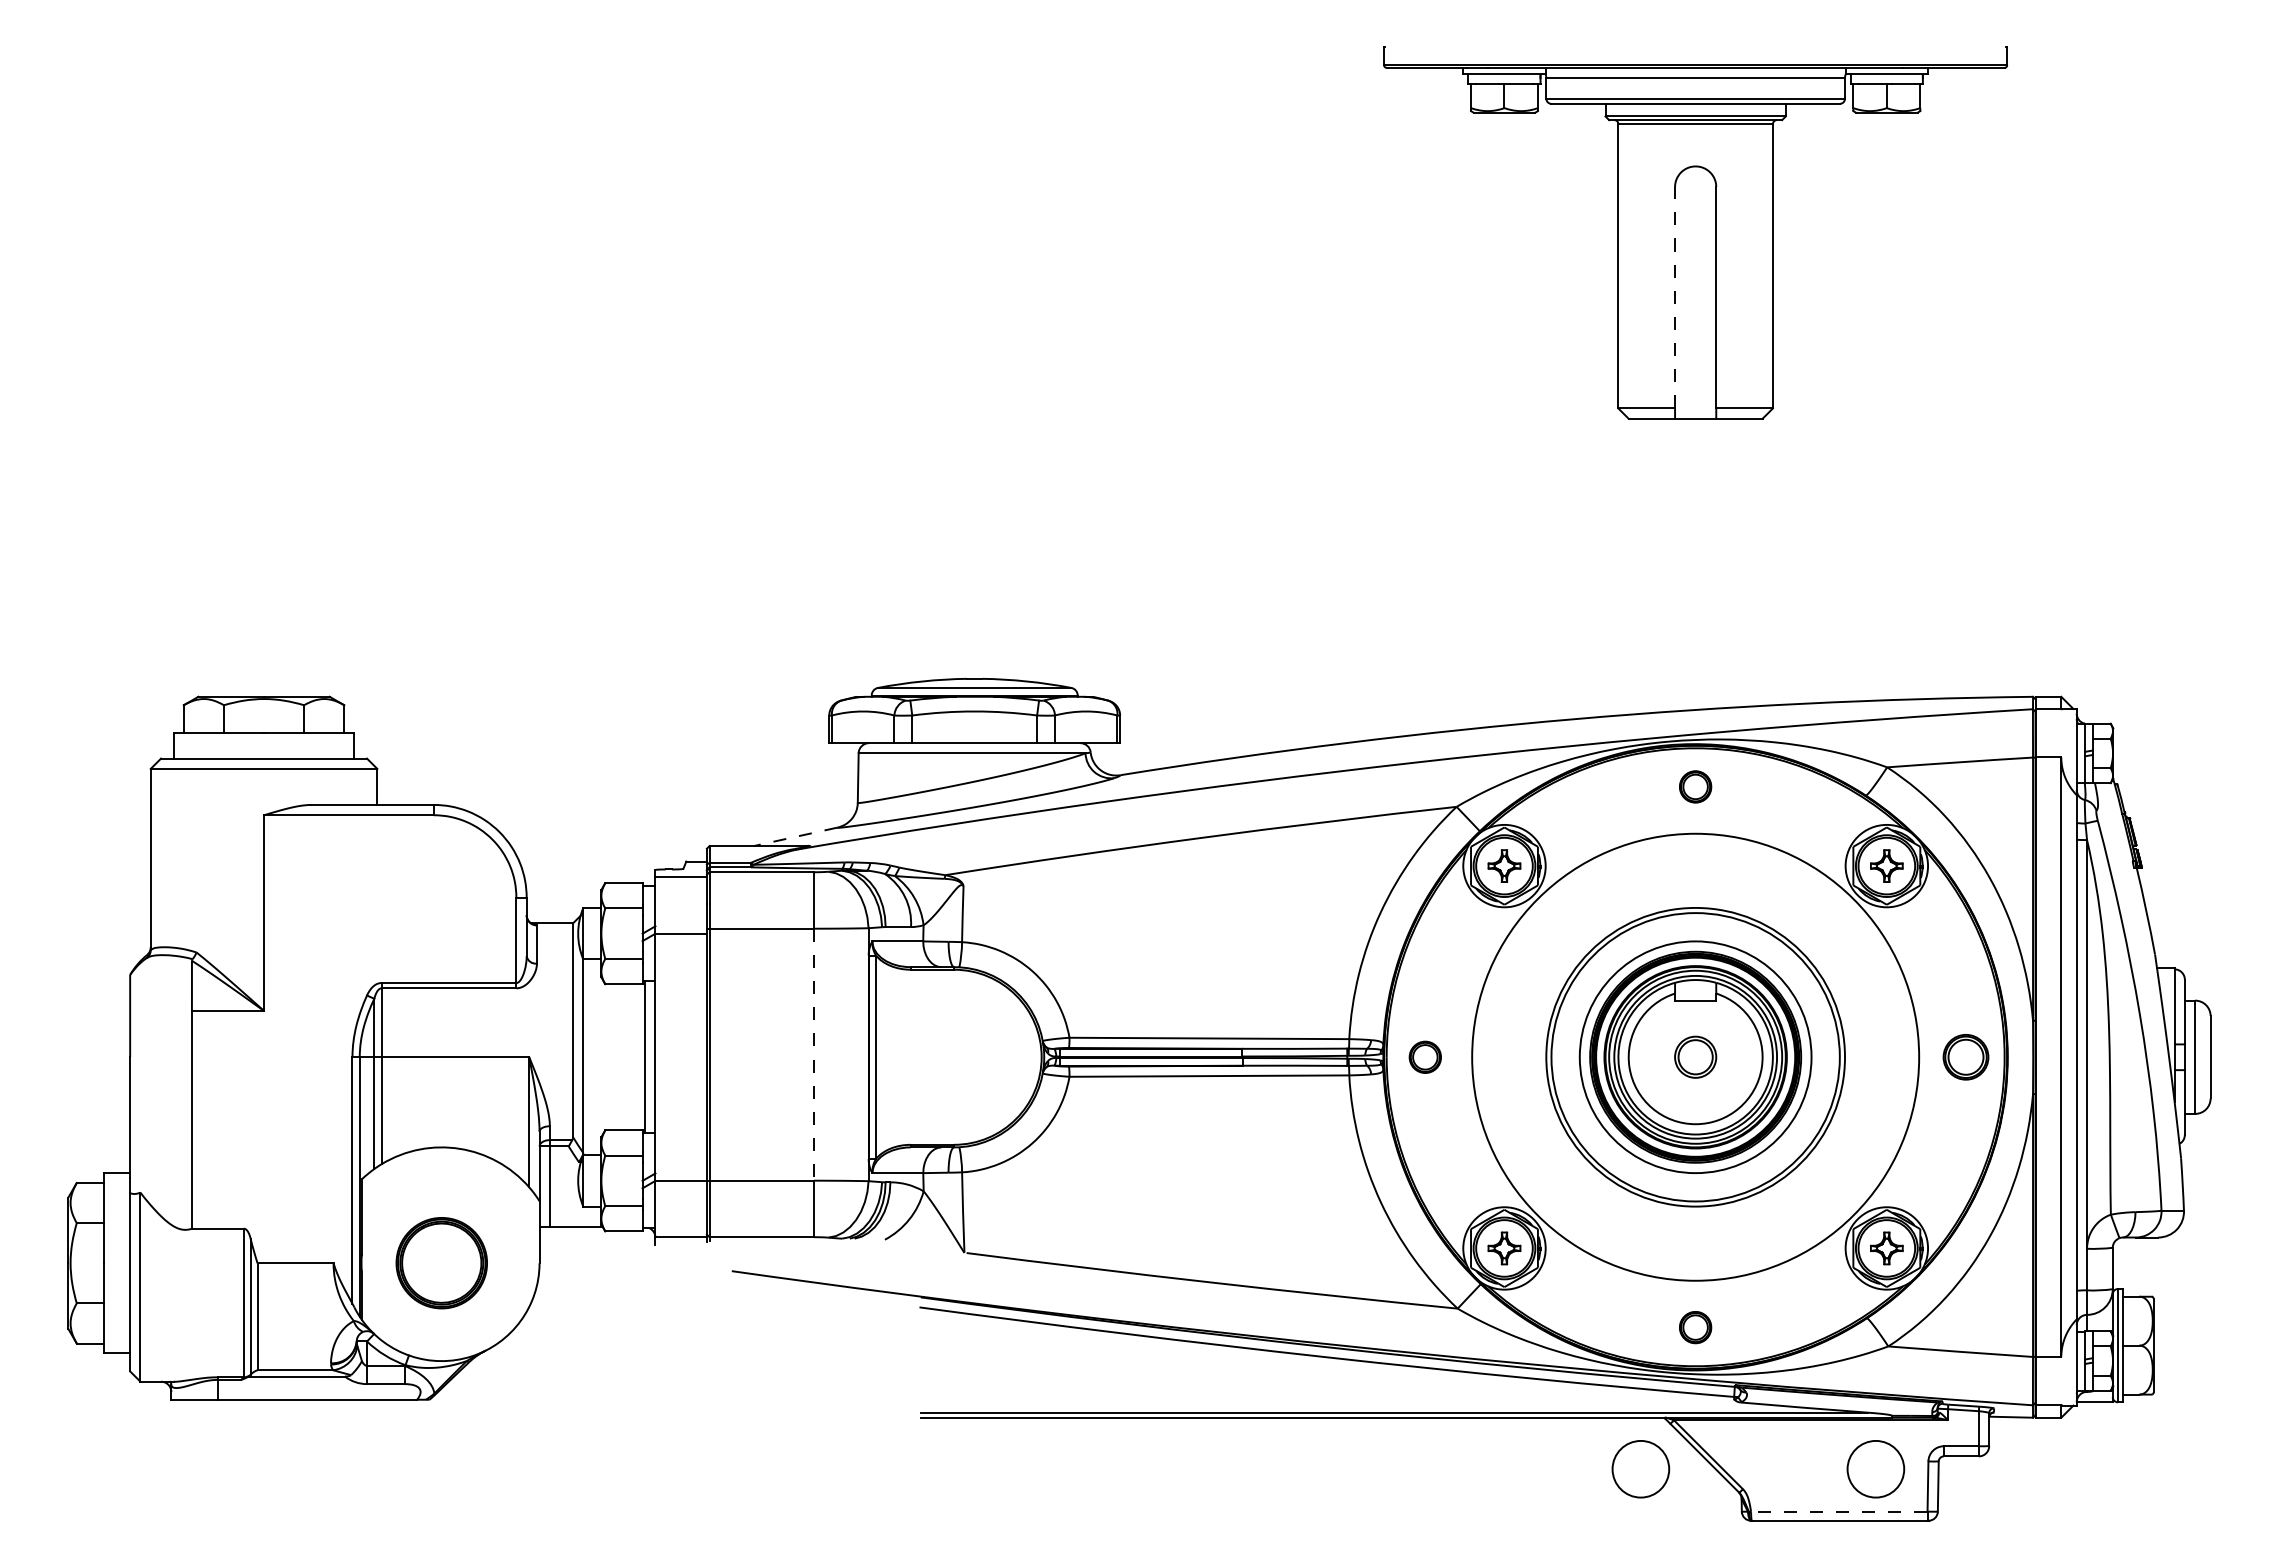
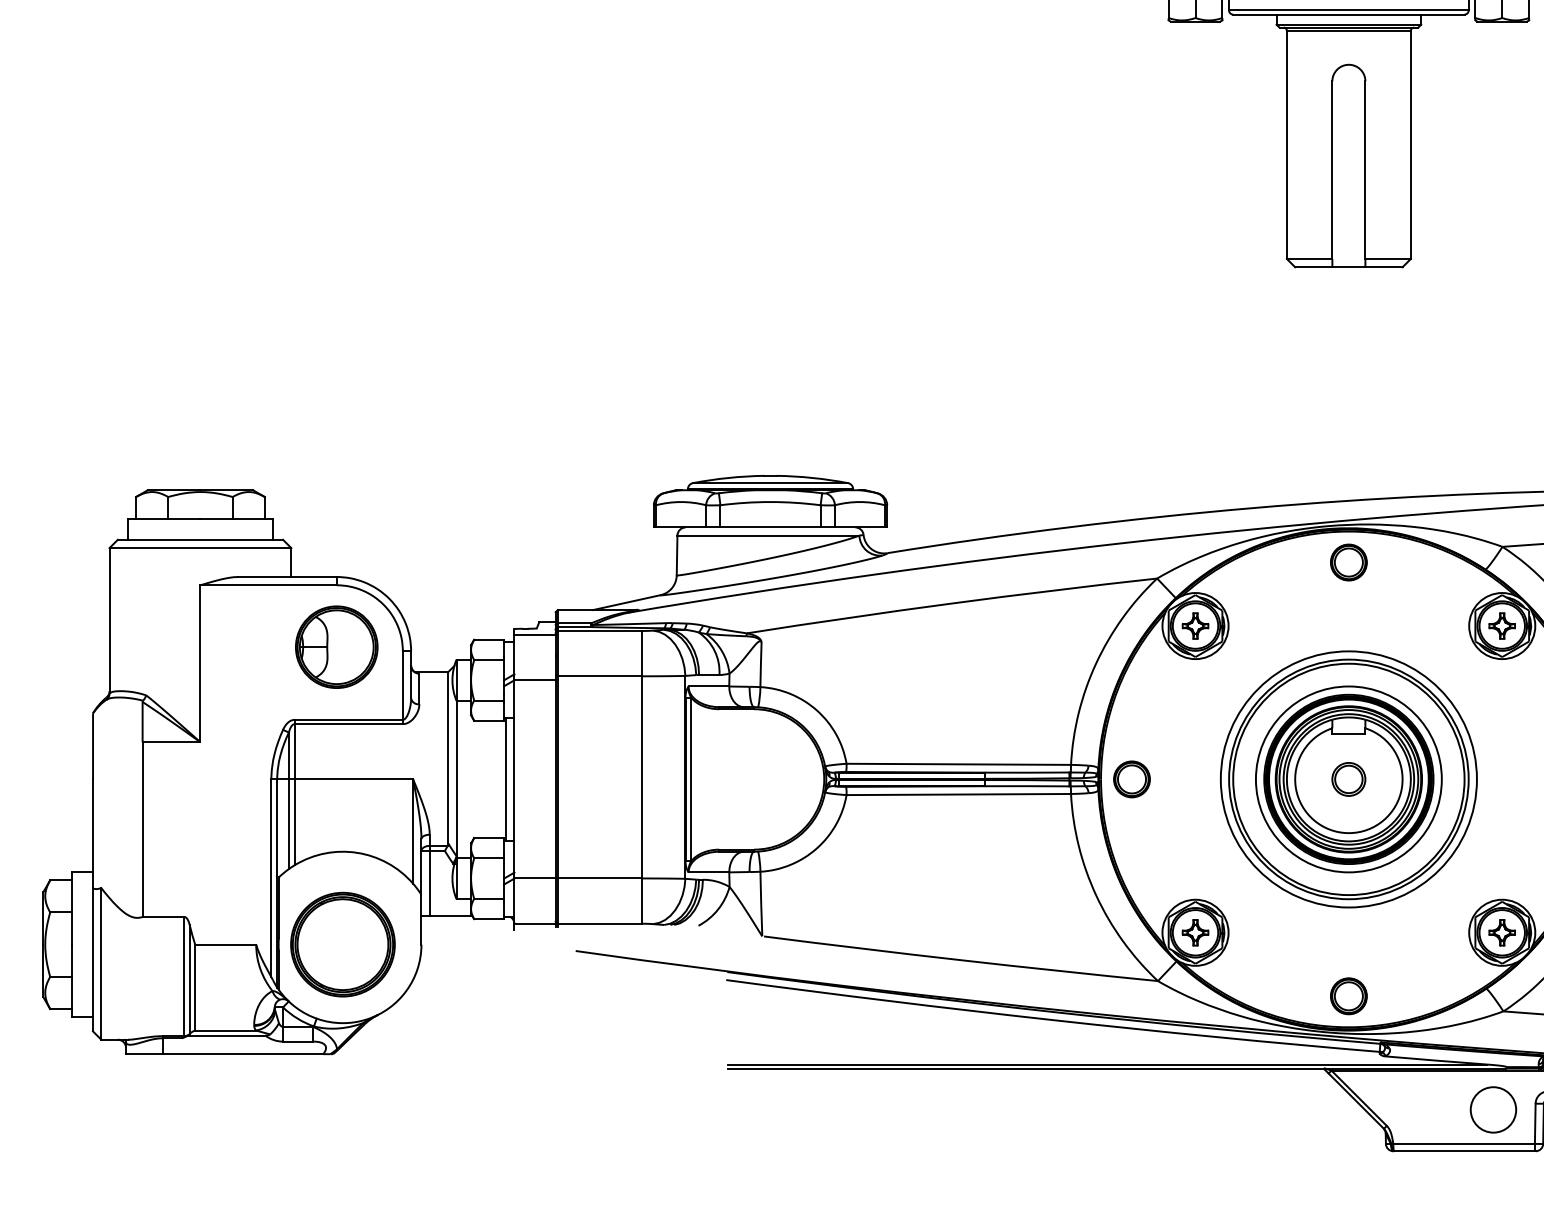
line: (1675, 297) -> (1332, 169), dashed -> solid
part: (1695, 786) -> (1348, 562), size x1.43
line: (795, 836) -> (626, 602), dashed -> solid
part: (433, 892) -> (336, 647), added
line: (813, 1054) -> (641, 777), dashed -> solid
circle: (1695, 1056) -> (1348, 778), size x0.71
part: (1425, 1057) -> (1132, 779), size x1.43
part: (441, 1262) -> (342, 944), size x1.43
part: (1695, 1327) -> (1348, 996), size x1.43
circle: (1640, 1469) -> (1304, 1110), removed
line: (1838, 1511) -> (1463, 1143), dashed -> solid

